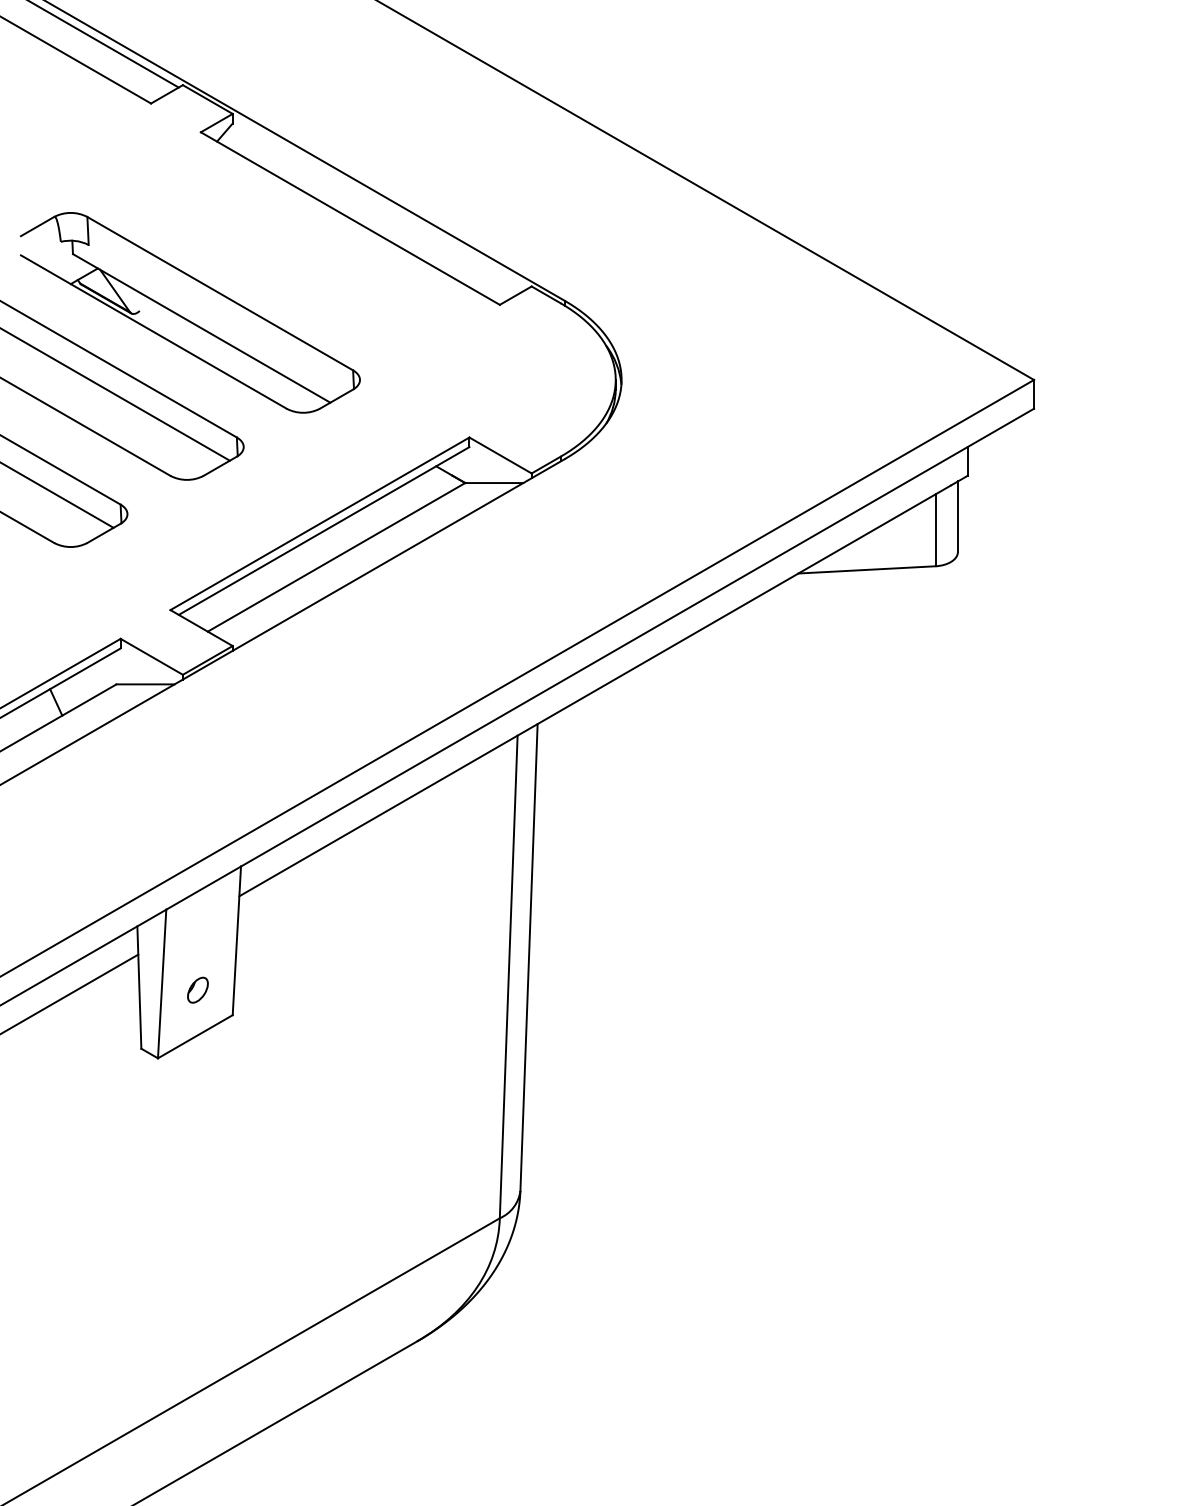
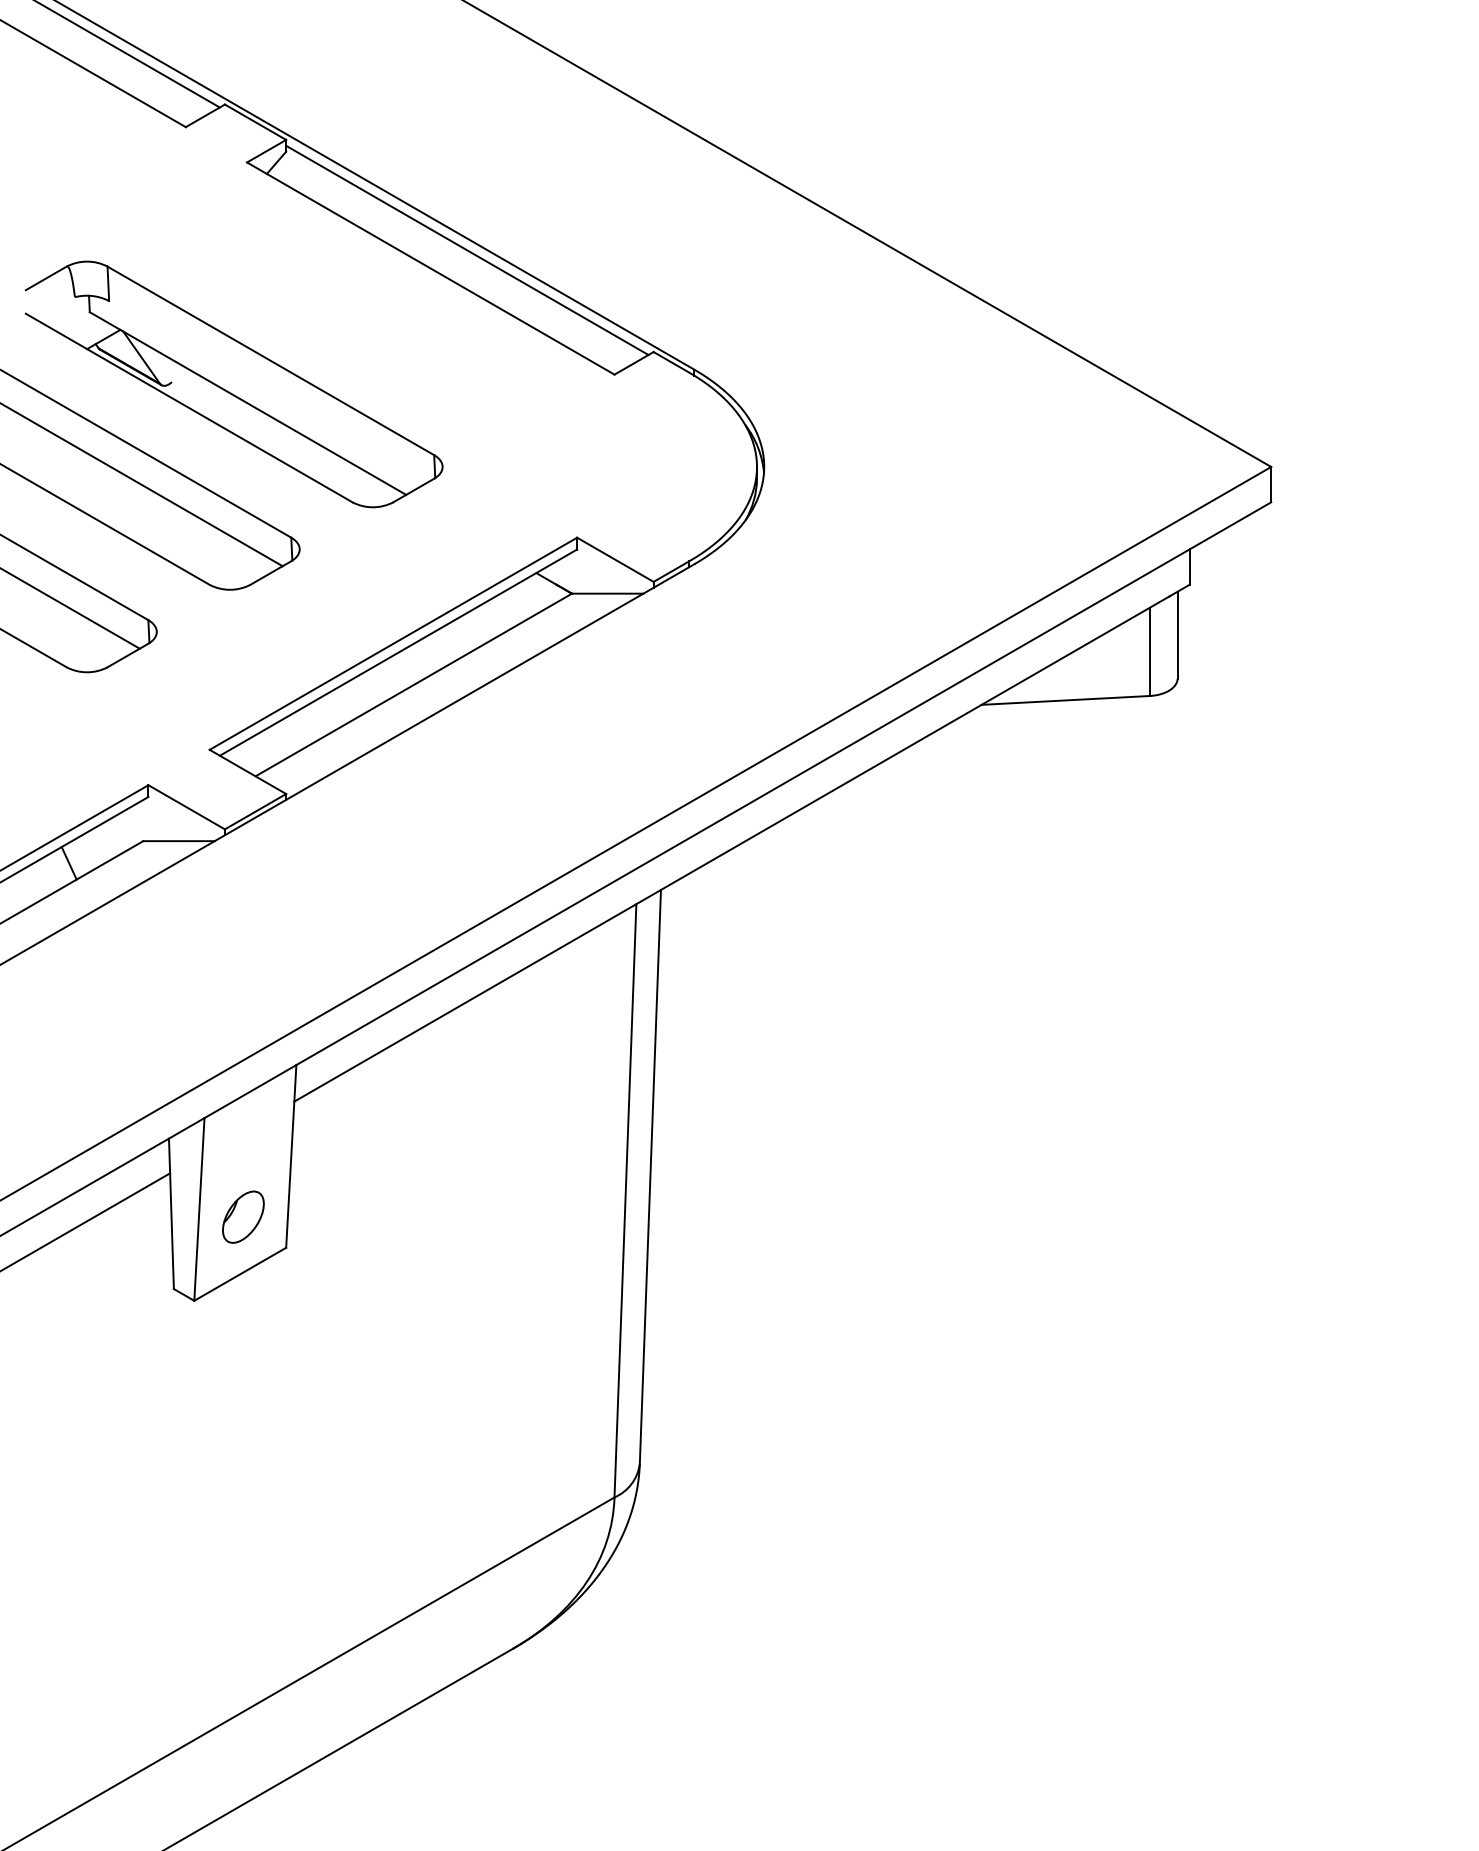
line: (380, 203) -> (467, 250), added
part: (198, 989) -> (243, 1216), size x1.67

